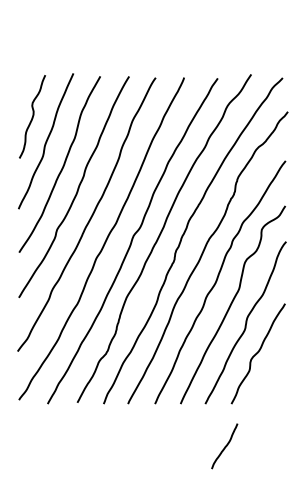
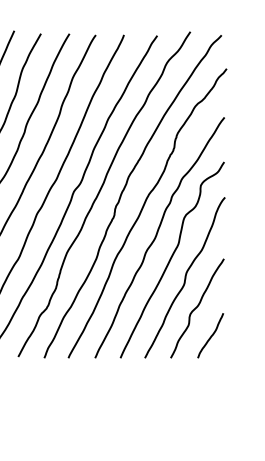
curve: (224, 446) -> (210, 335), moved

